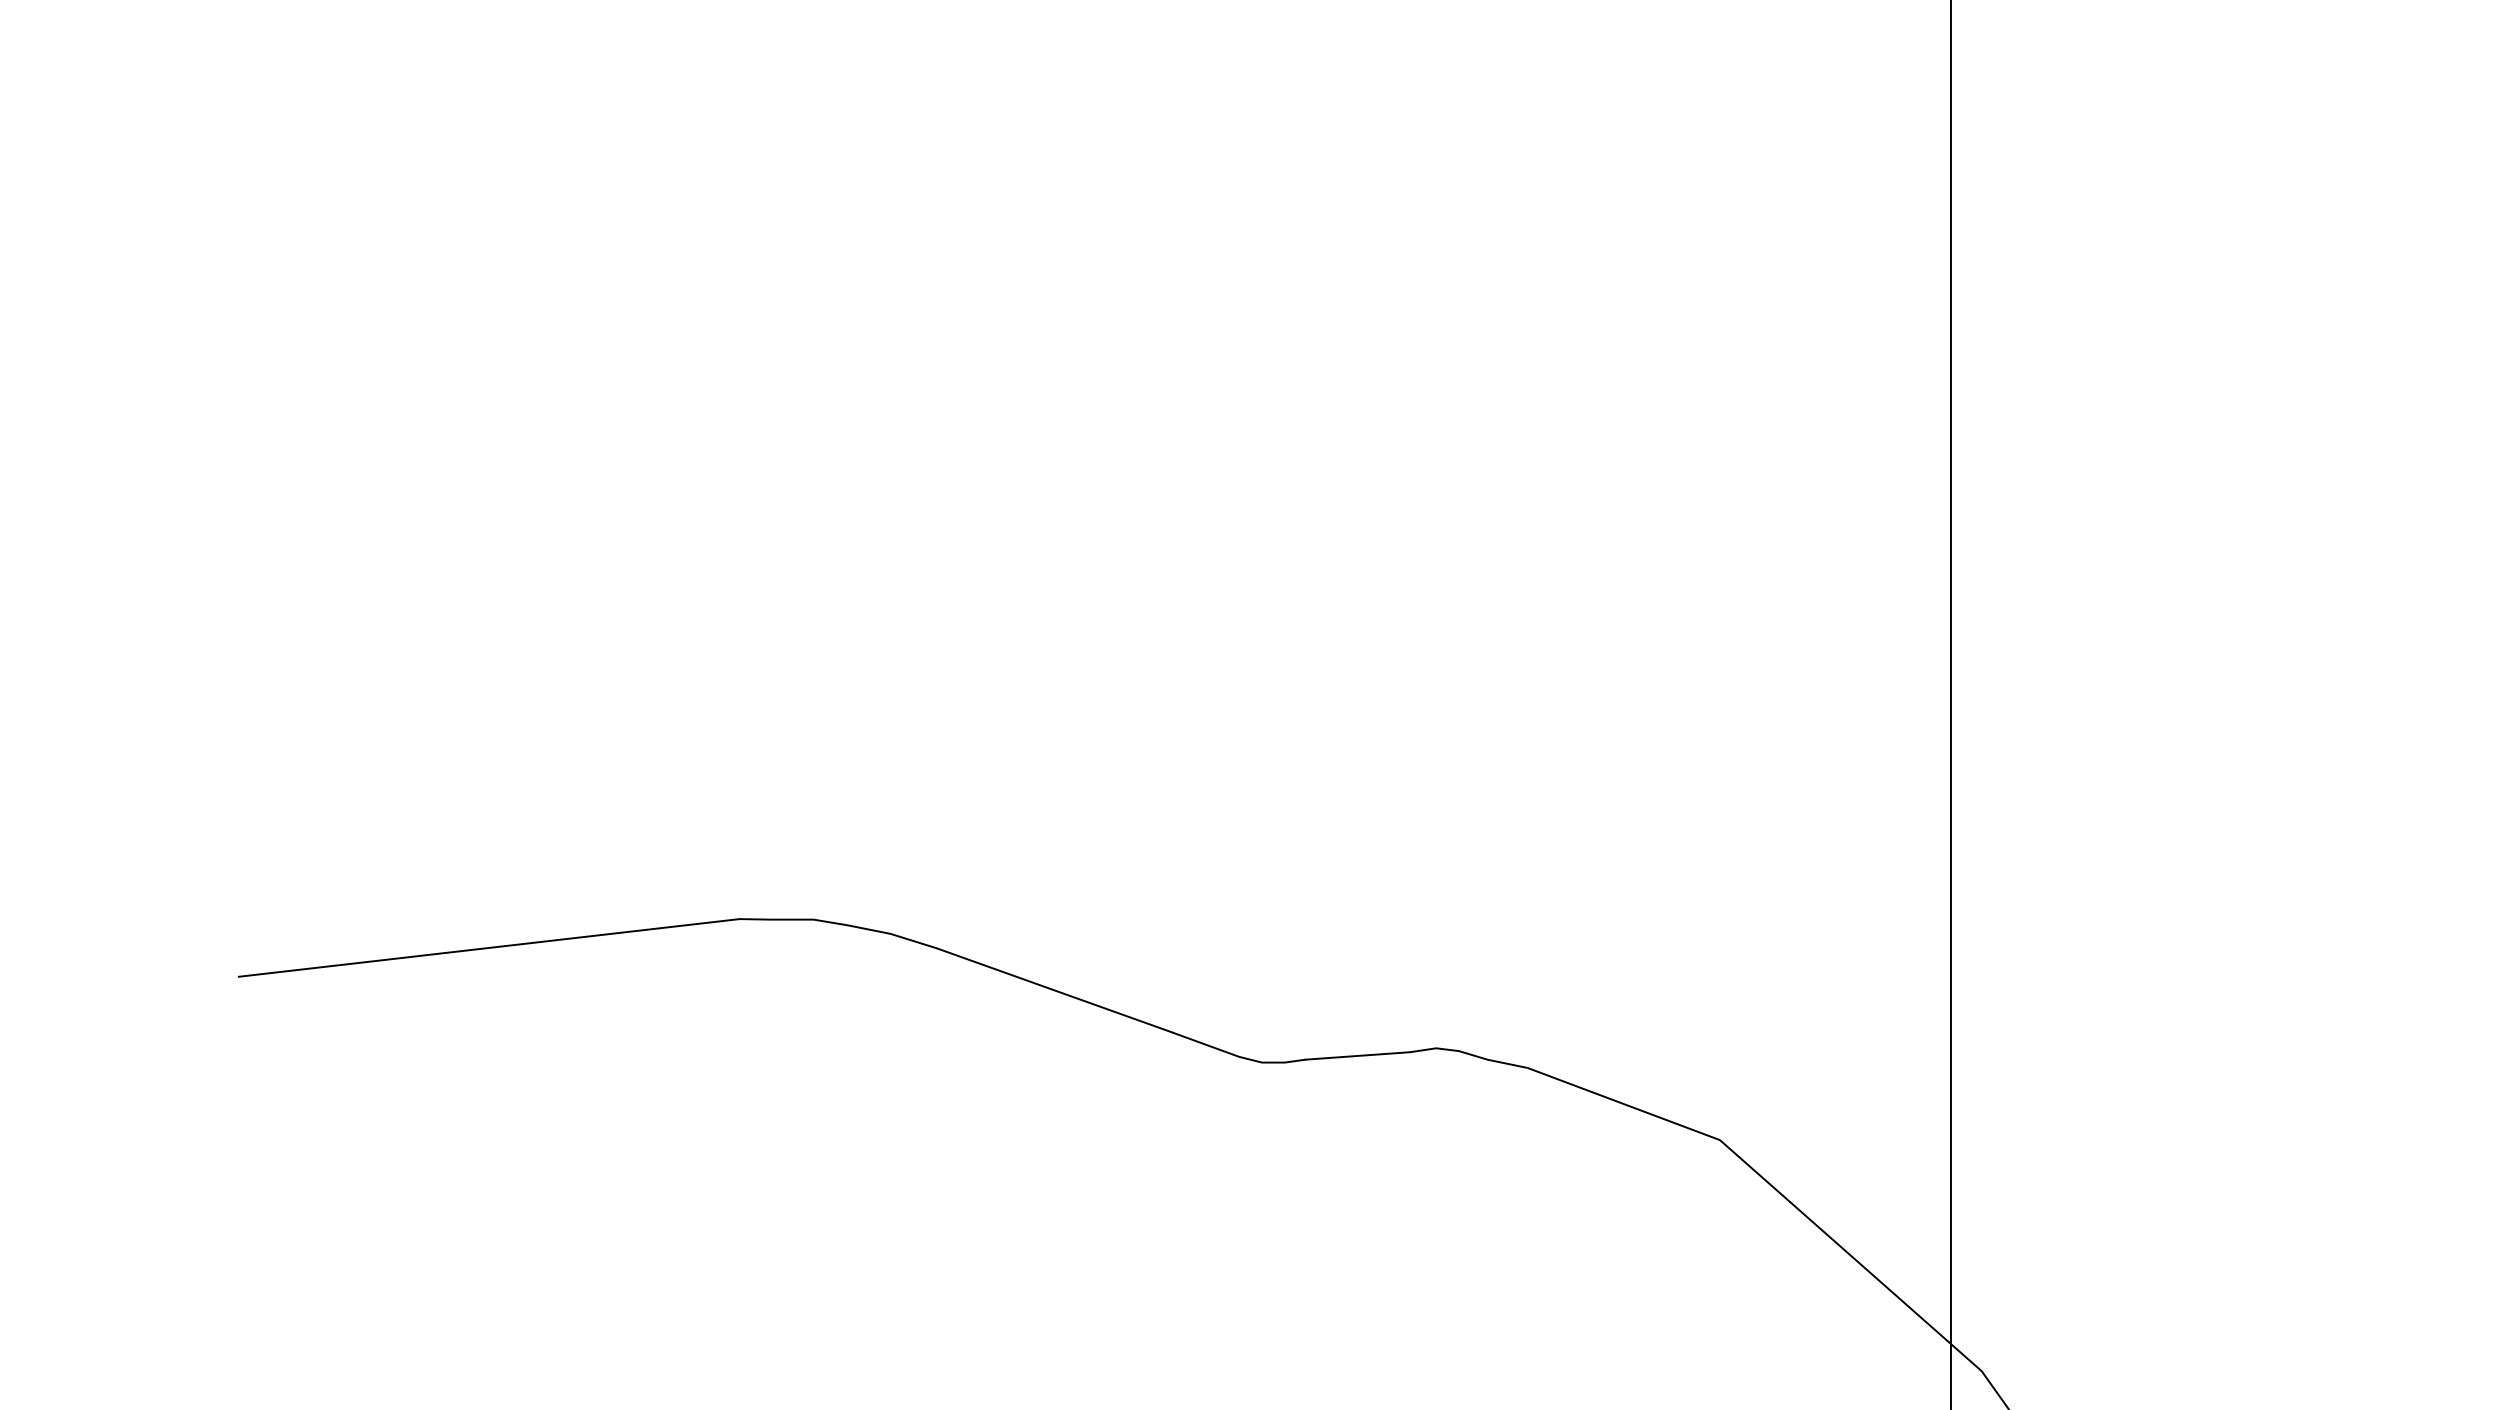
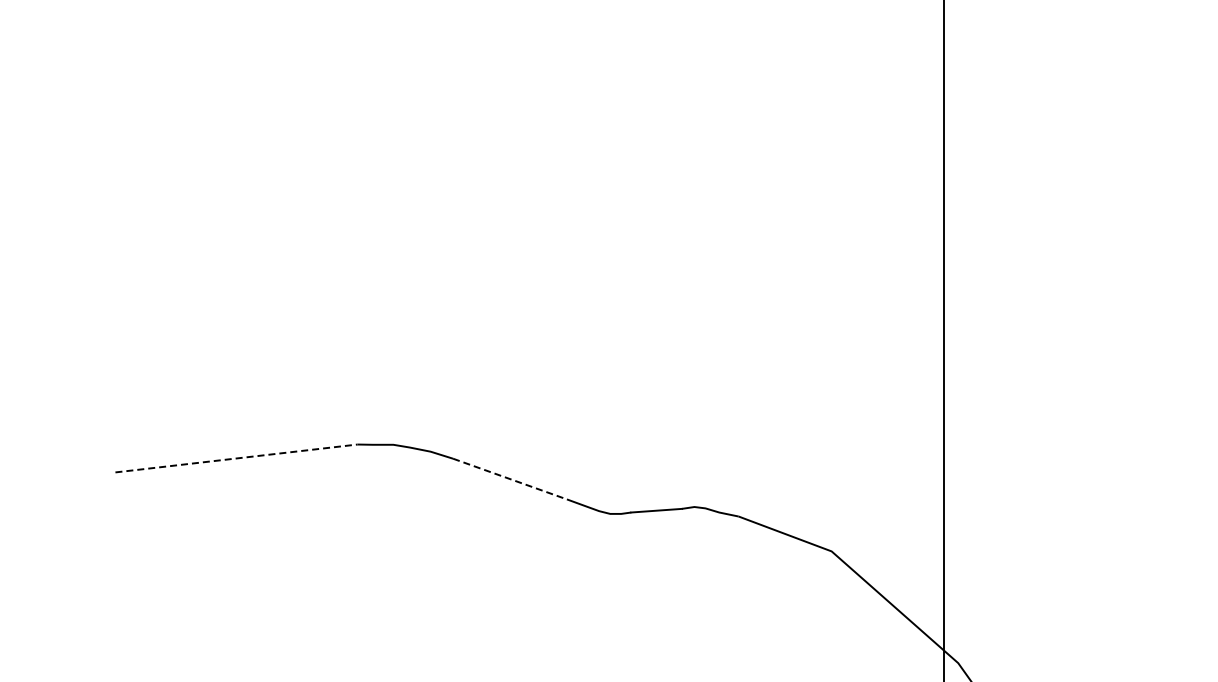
line: (489, 947) -> (236, 458), solid -> dashed
line: (1055, 991) -> (510, 479), solid -> dashed

